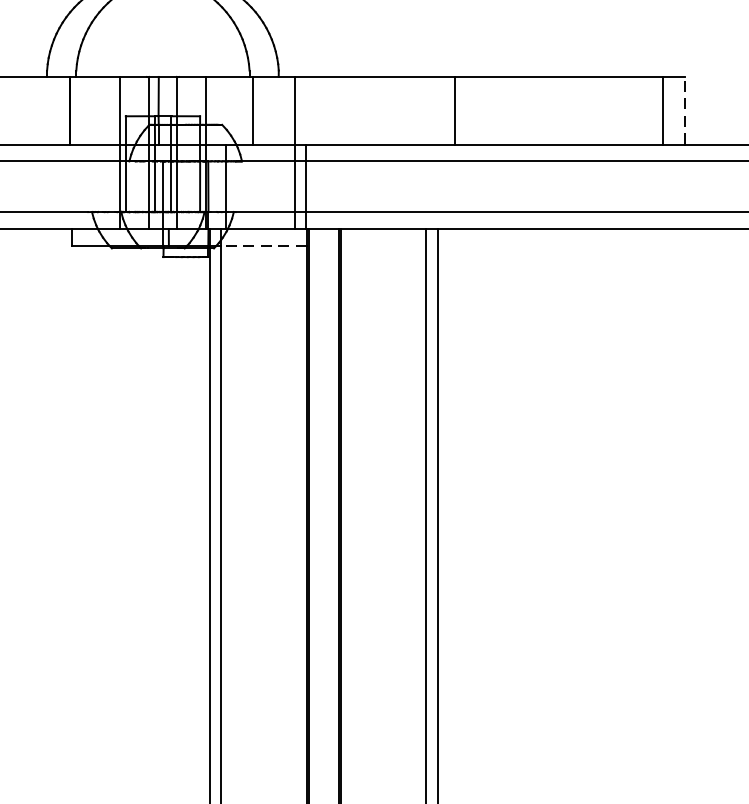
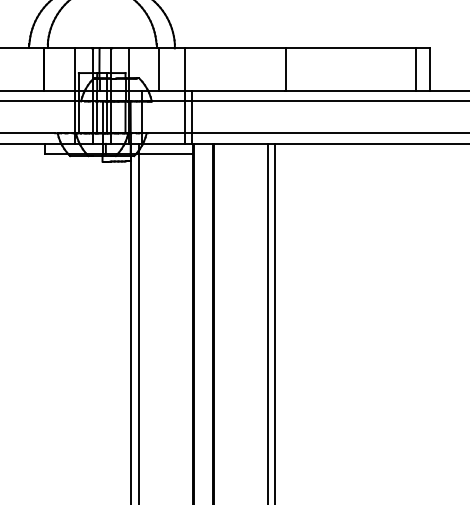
line: (684, 110) -> (429, 69), dashed -> solid
line: (263, 245) -> (165, 154), dashed -> solid

